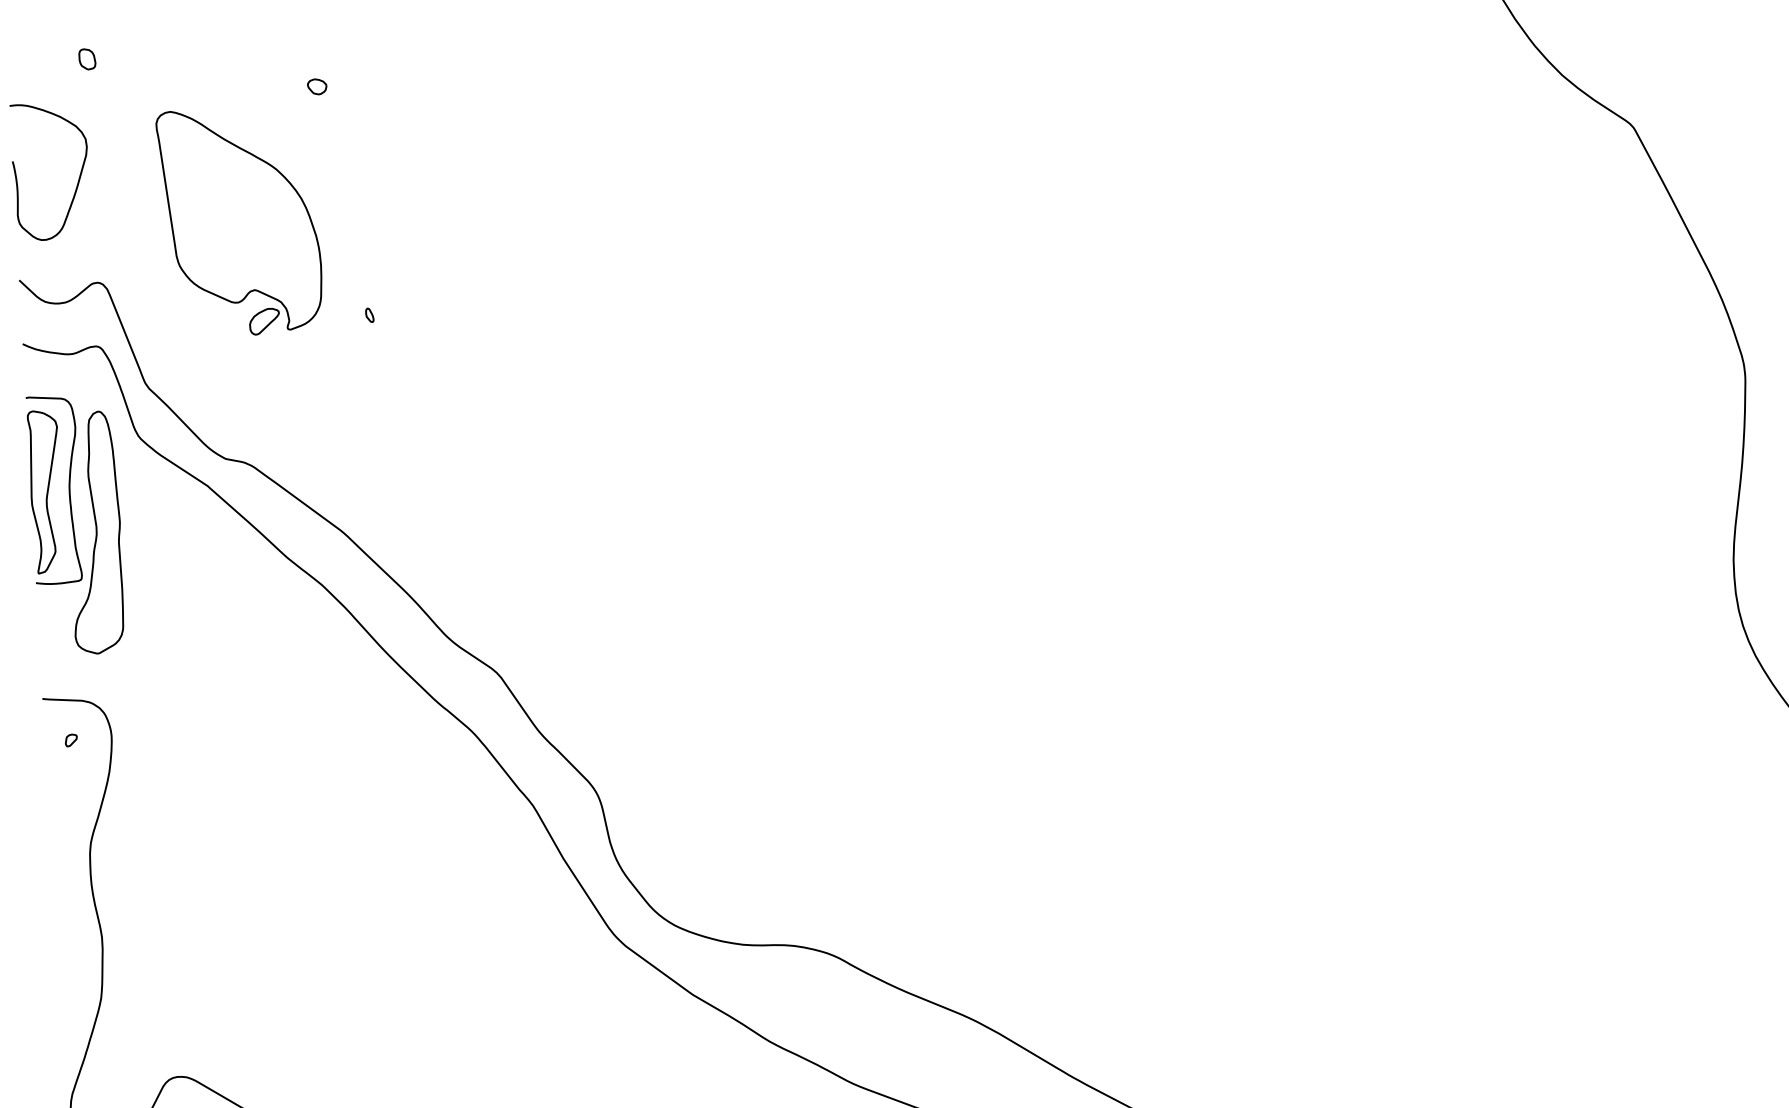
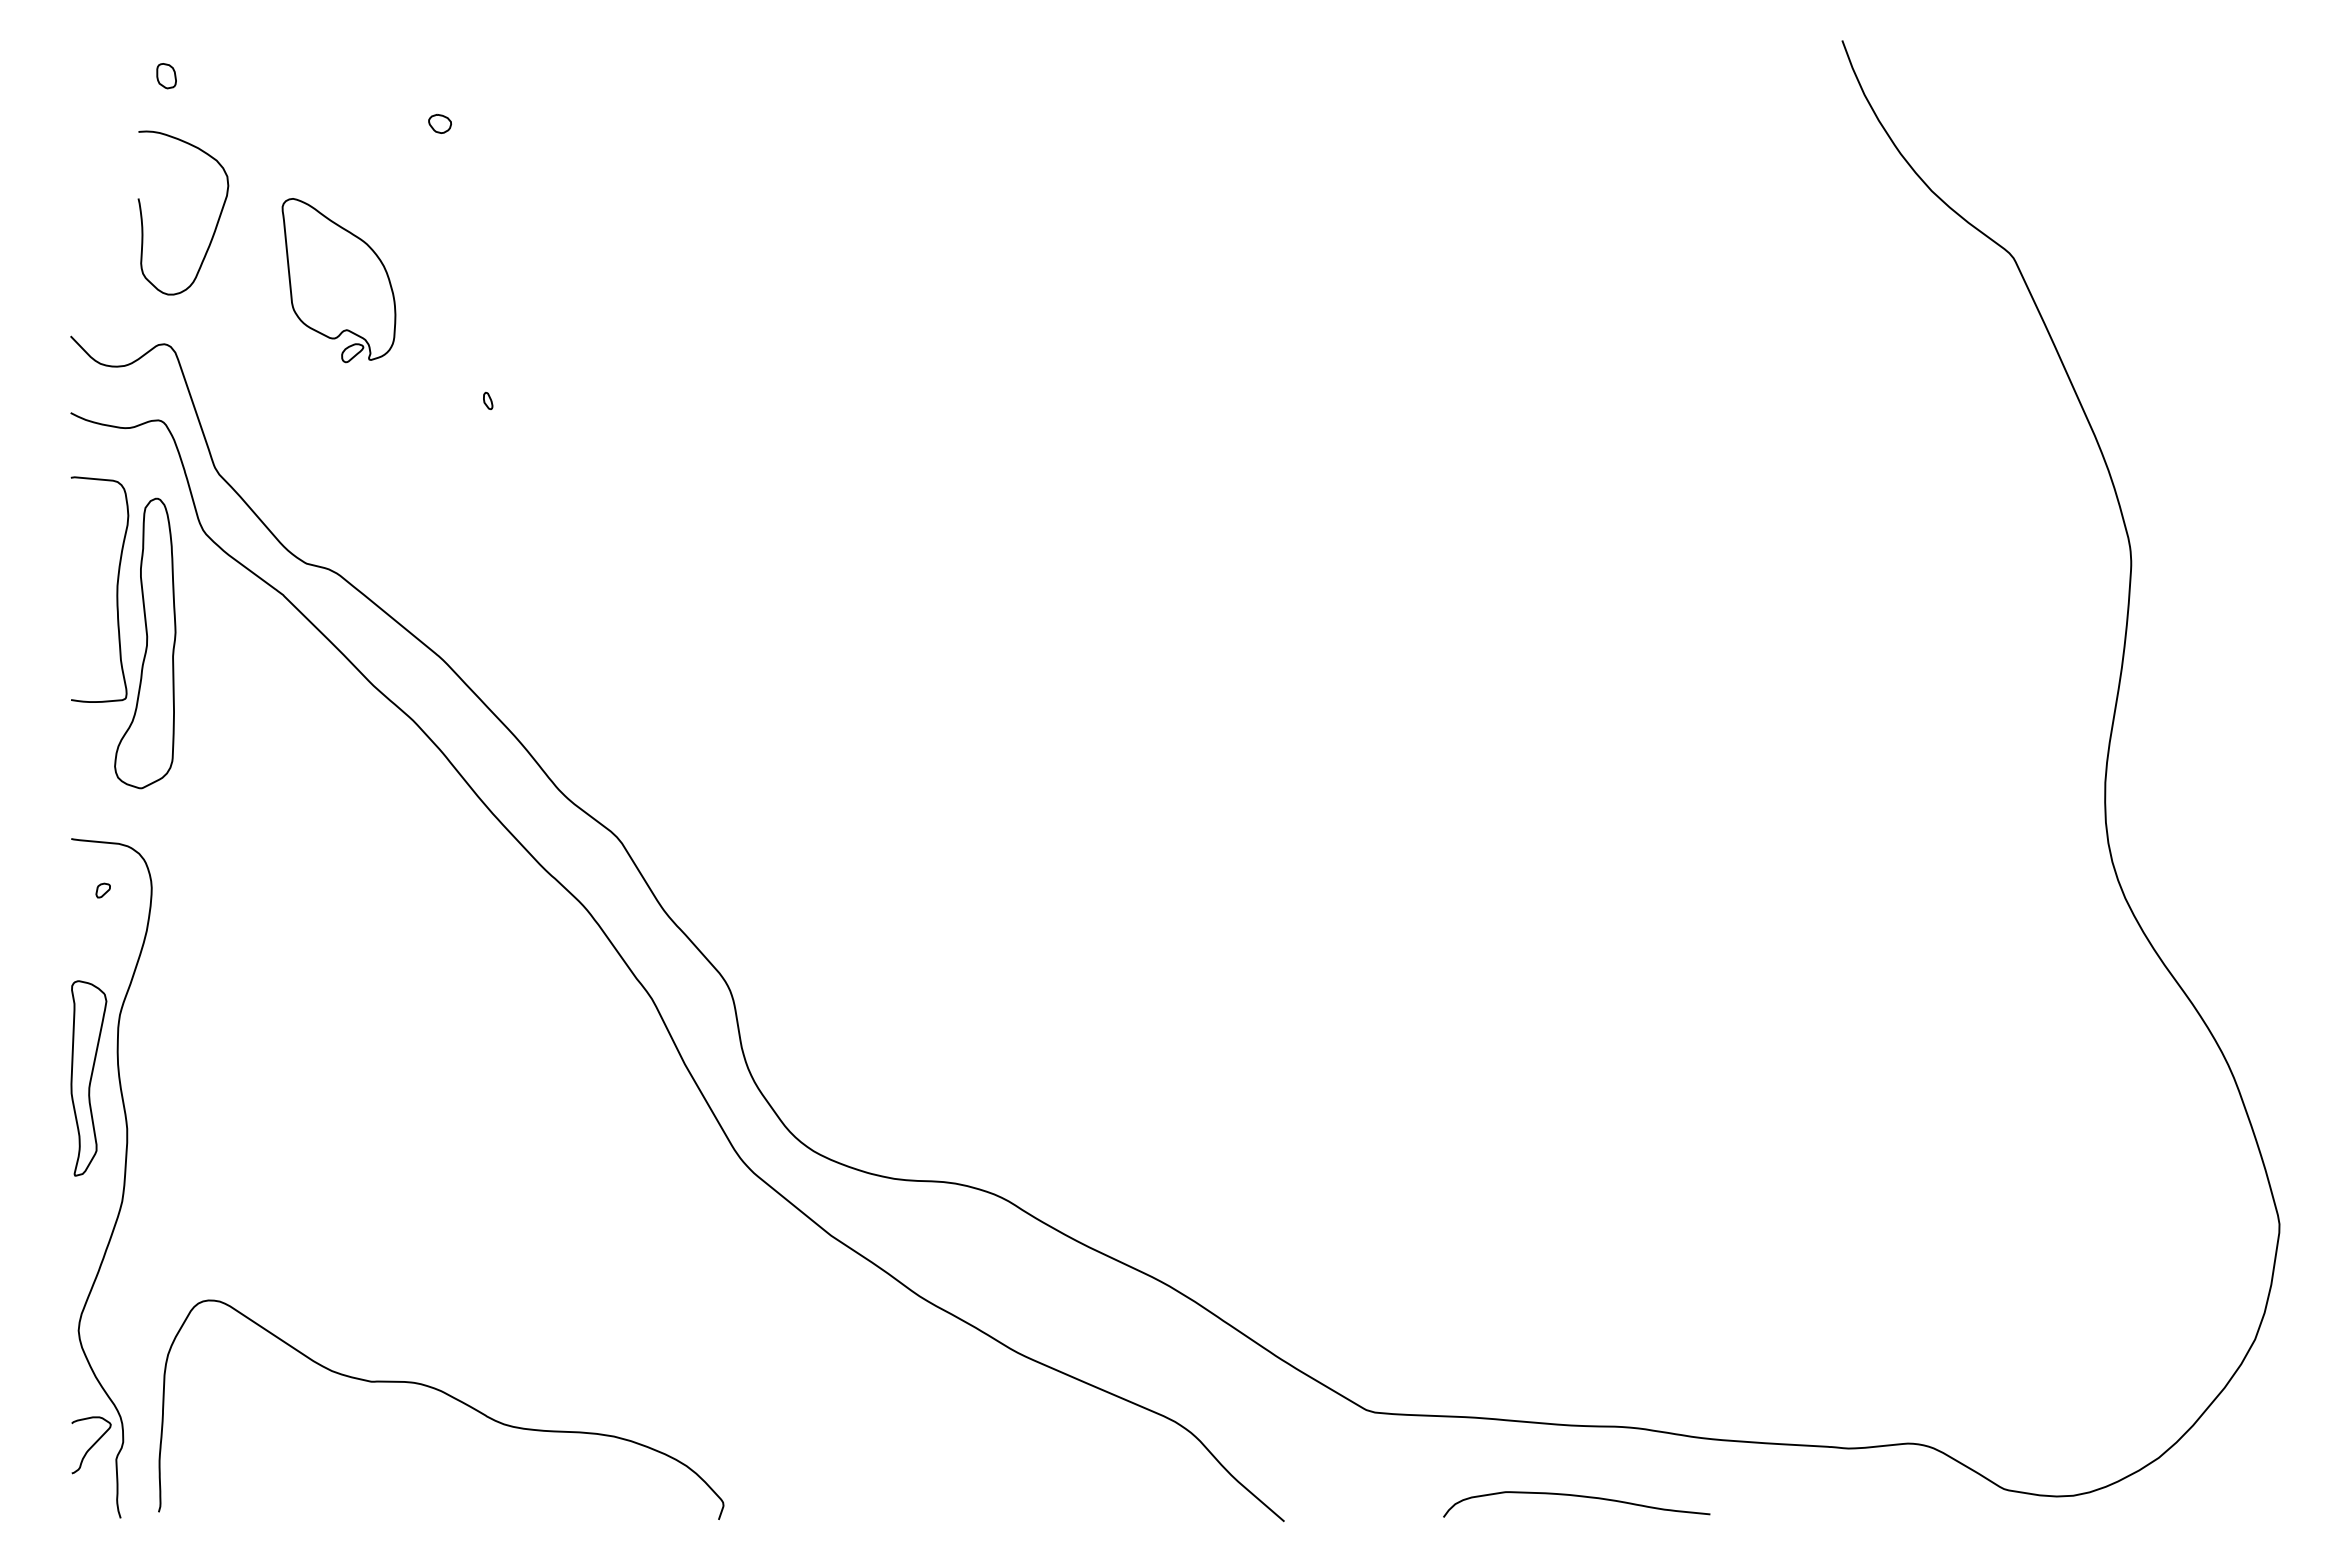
curve: (78, 178) -> (216, 223), moved
part: (239, 221) -> (338, 280), size x0.6
part: (45, 492) -> (88, 1078), moved

